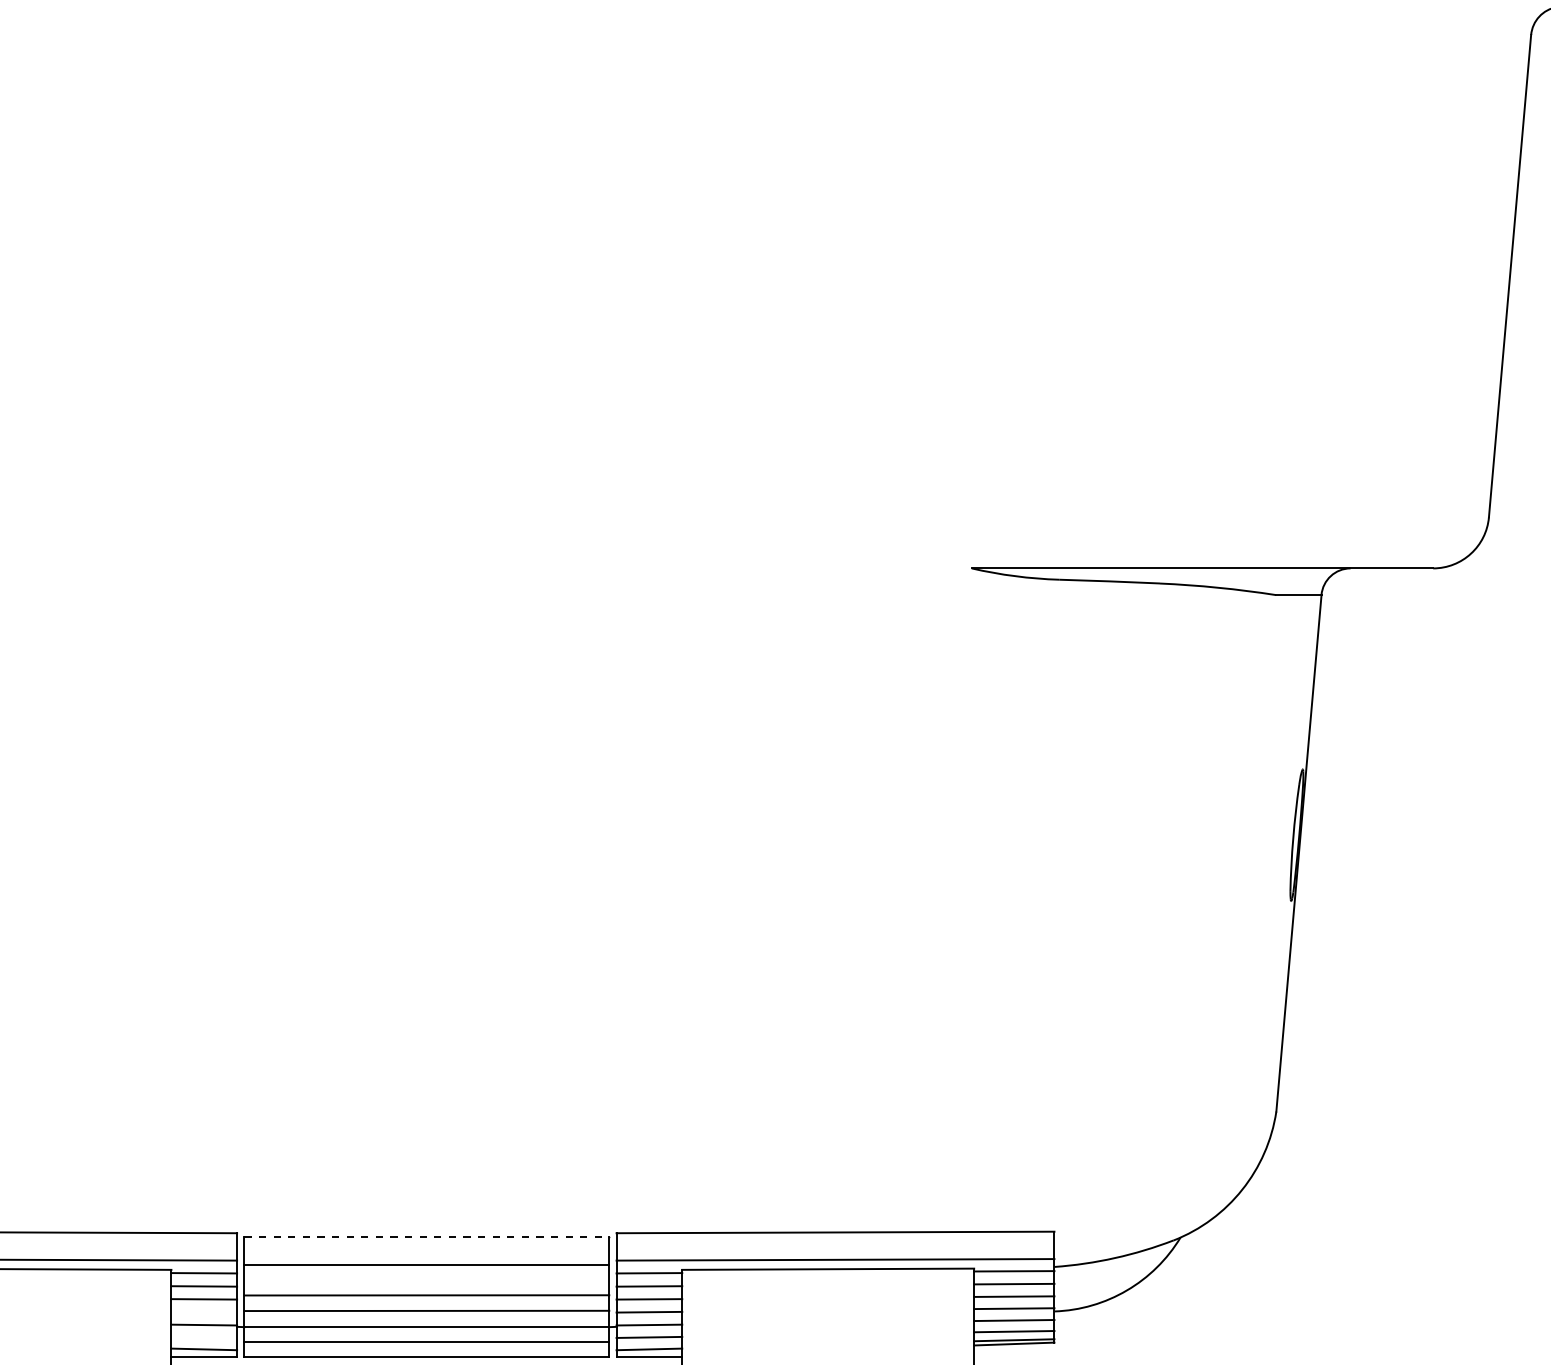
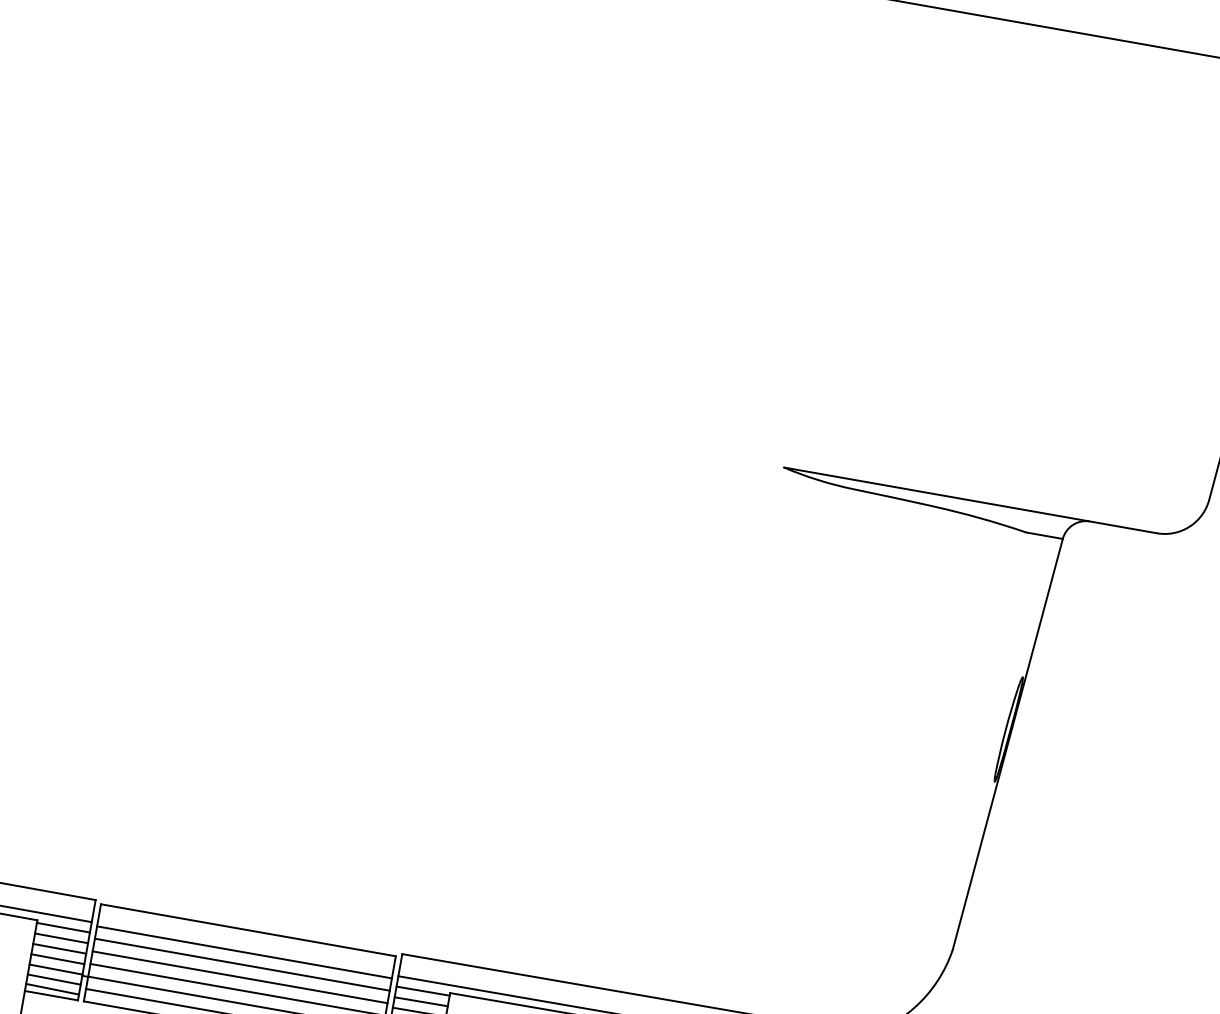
line: (427, 1237) -> (248, 930), dashed -> solid
line: (426, 1279) -> (242, 964), added
line: (204, 1311) -> (58, 958), added
line: (204, 1336) -> (54, 978), added

